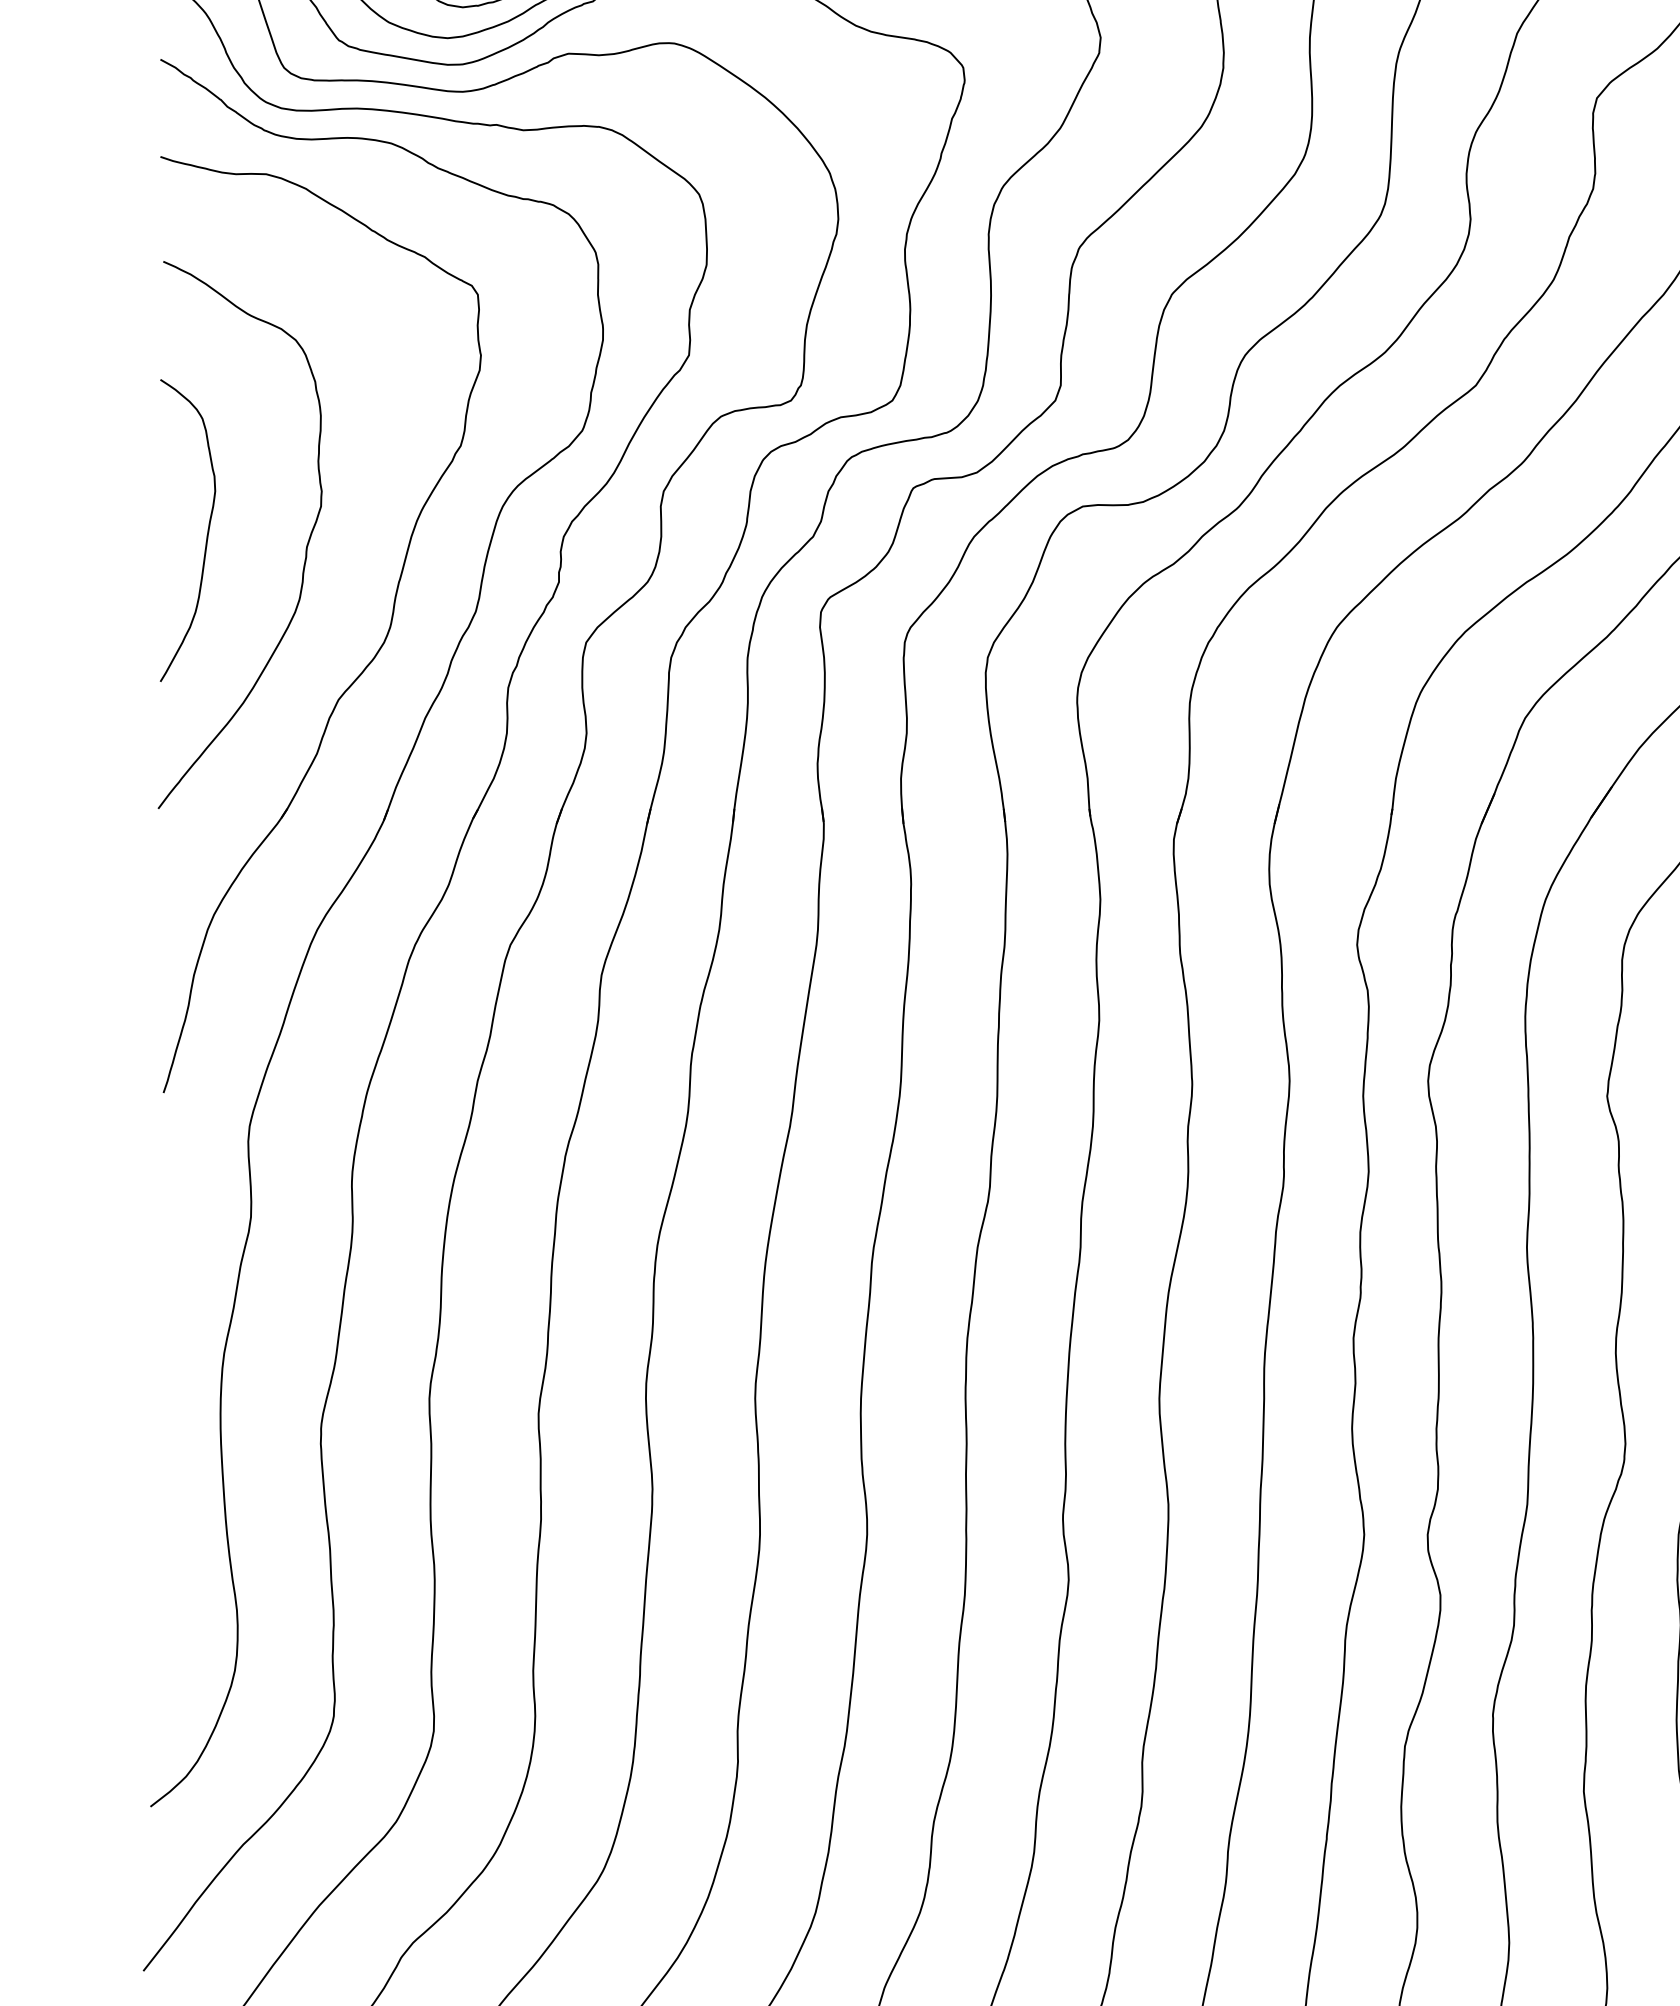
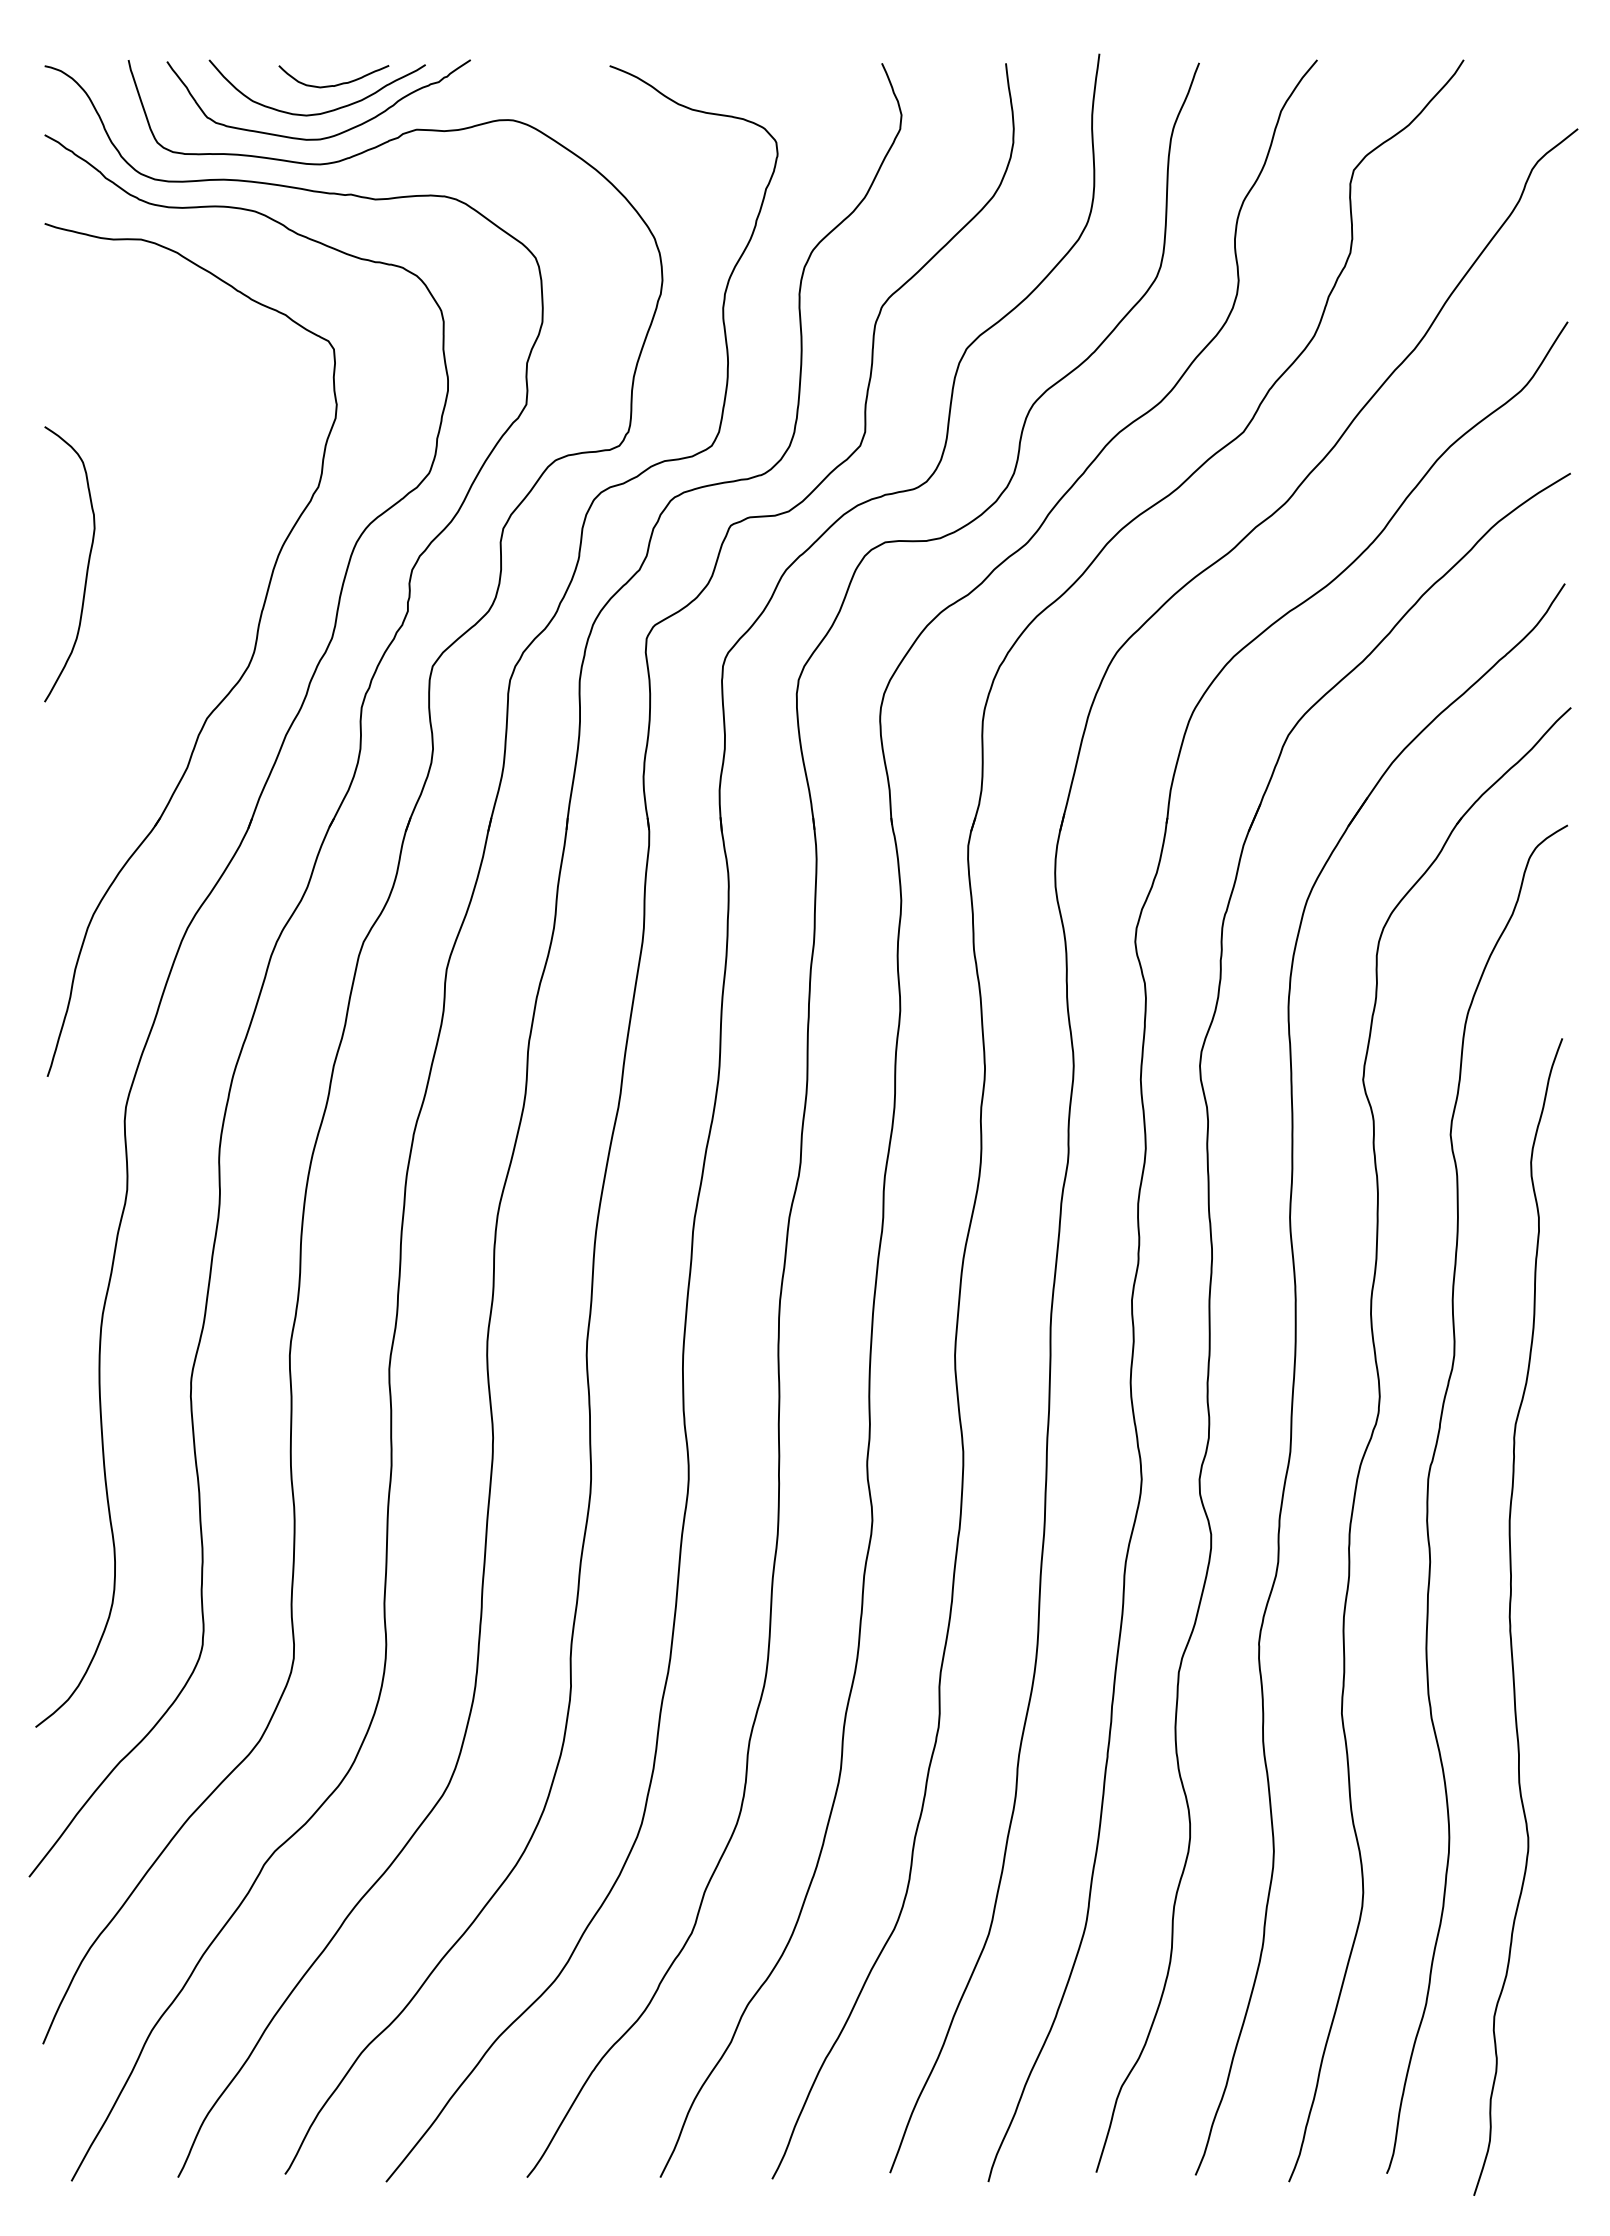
curve: (306, 545) -> (177, 577), removed

